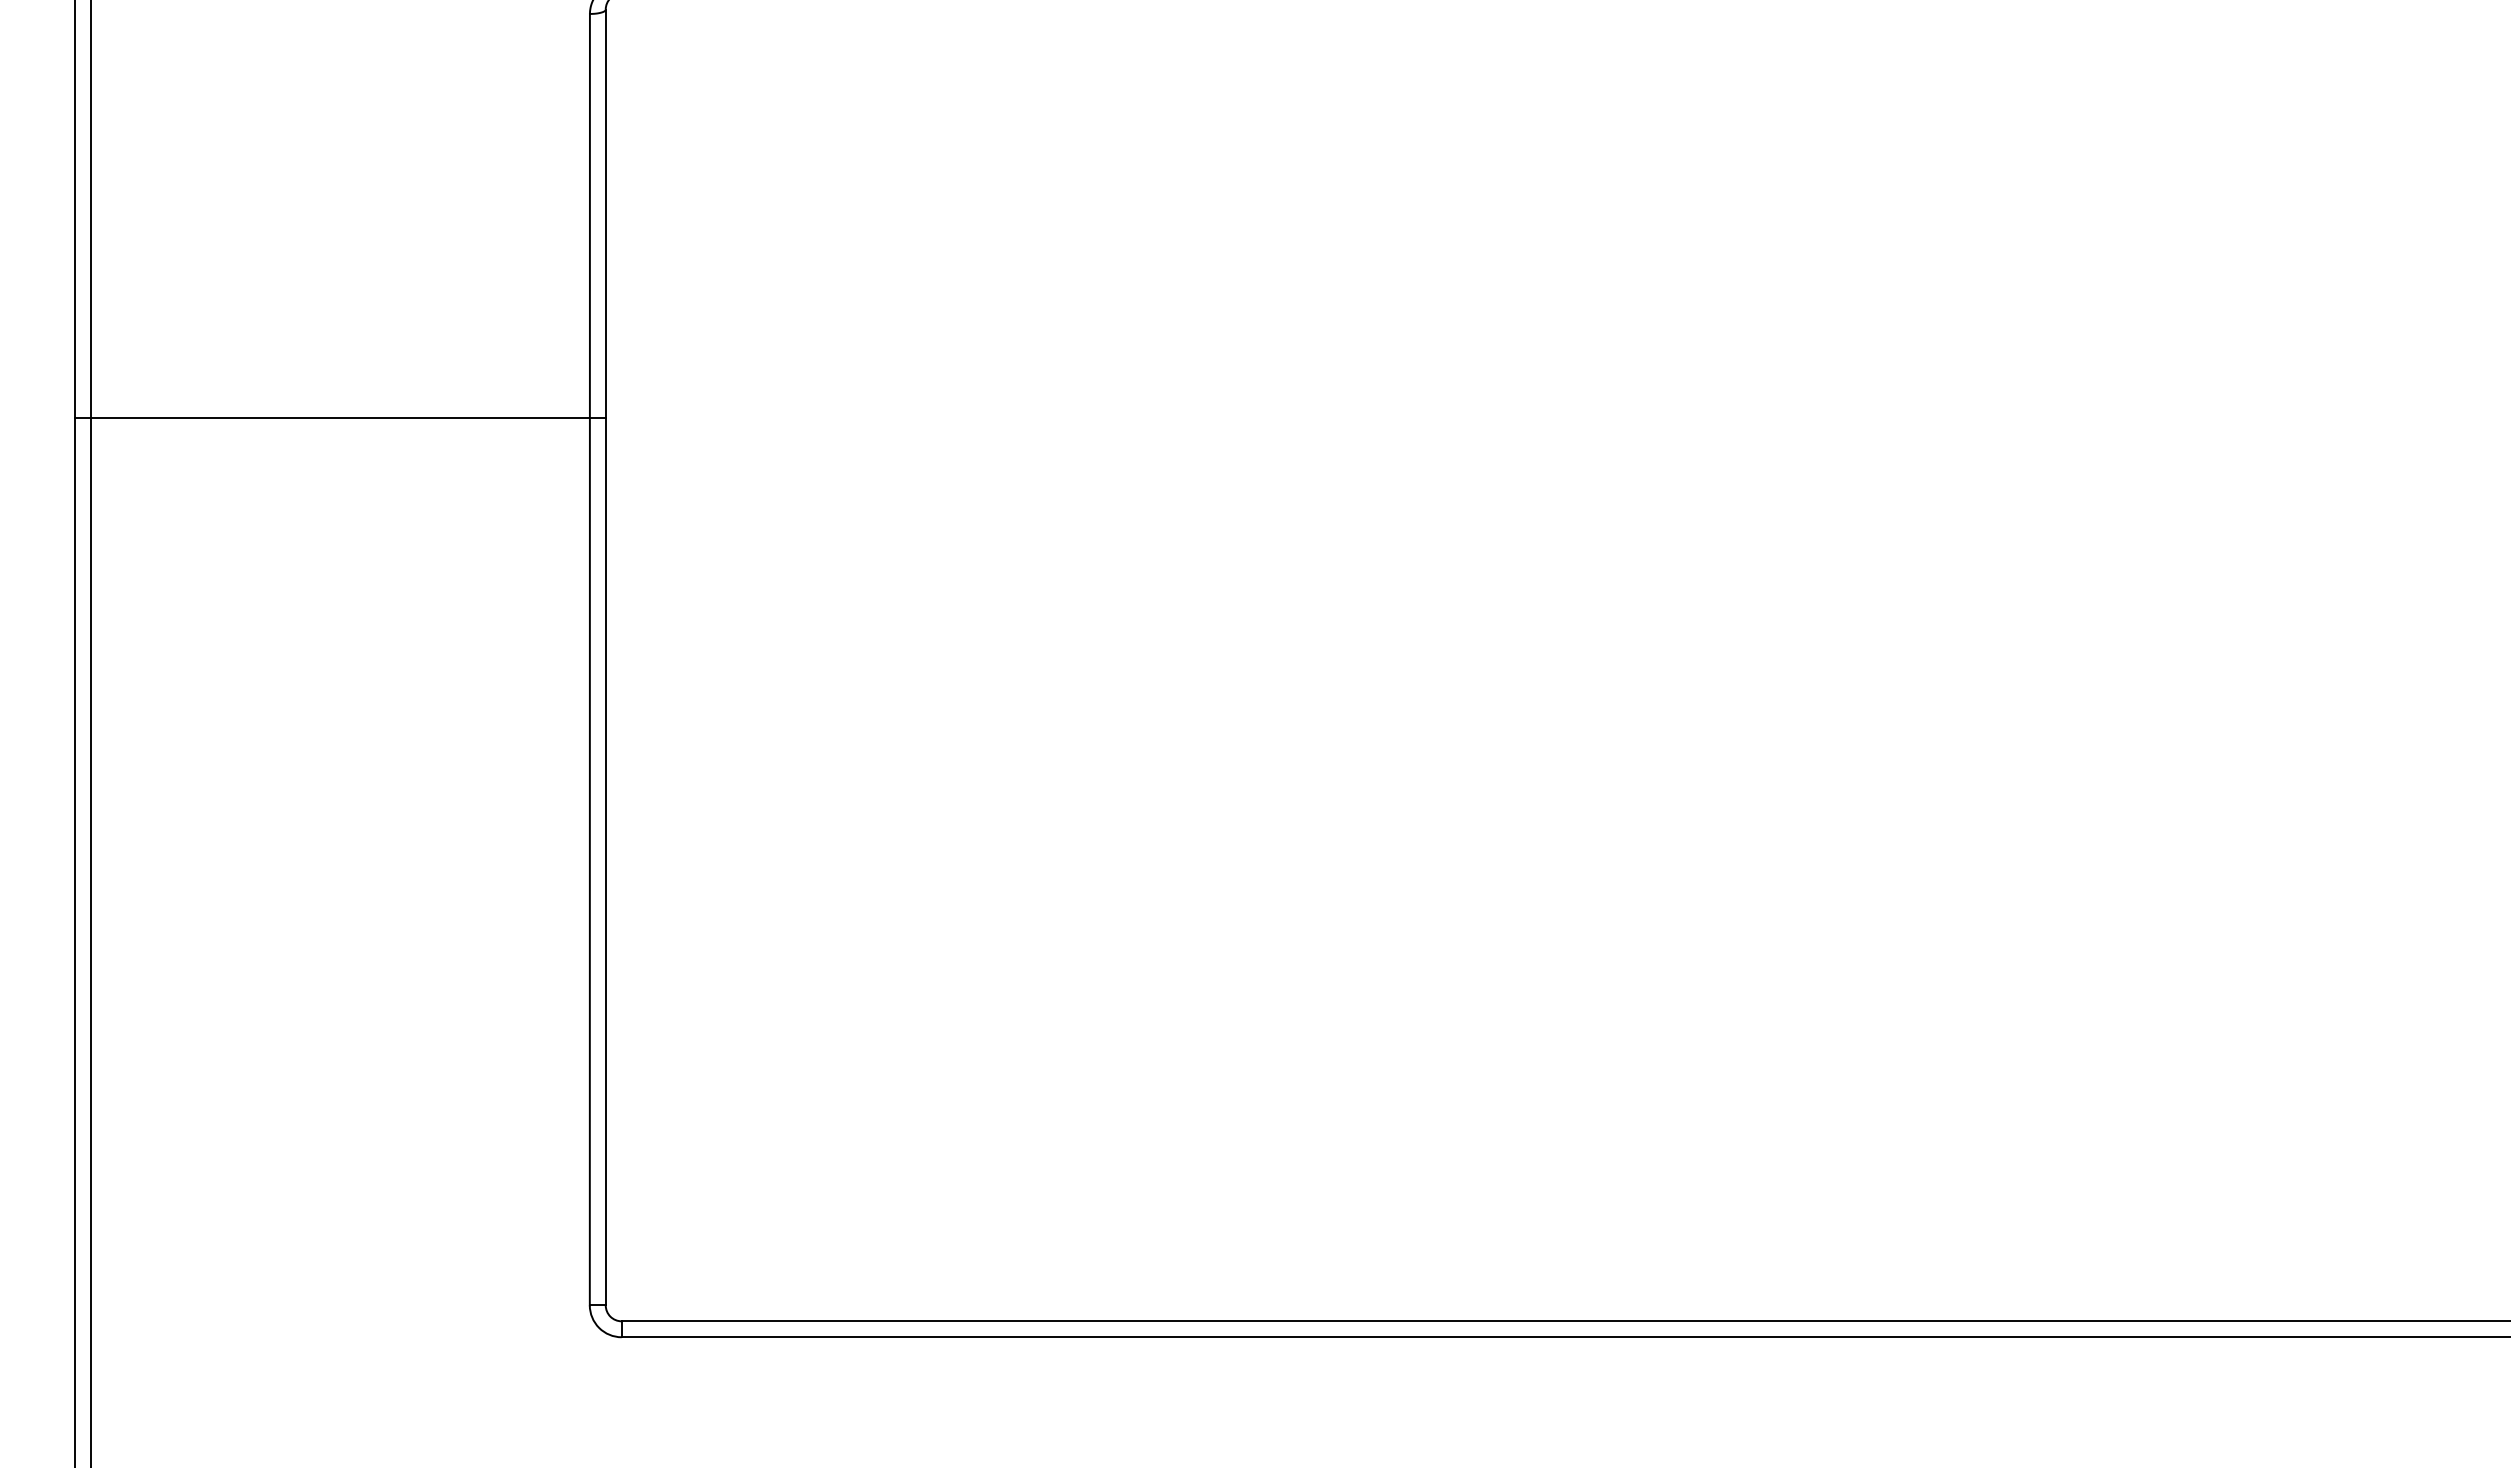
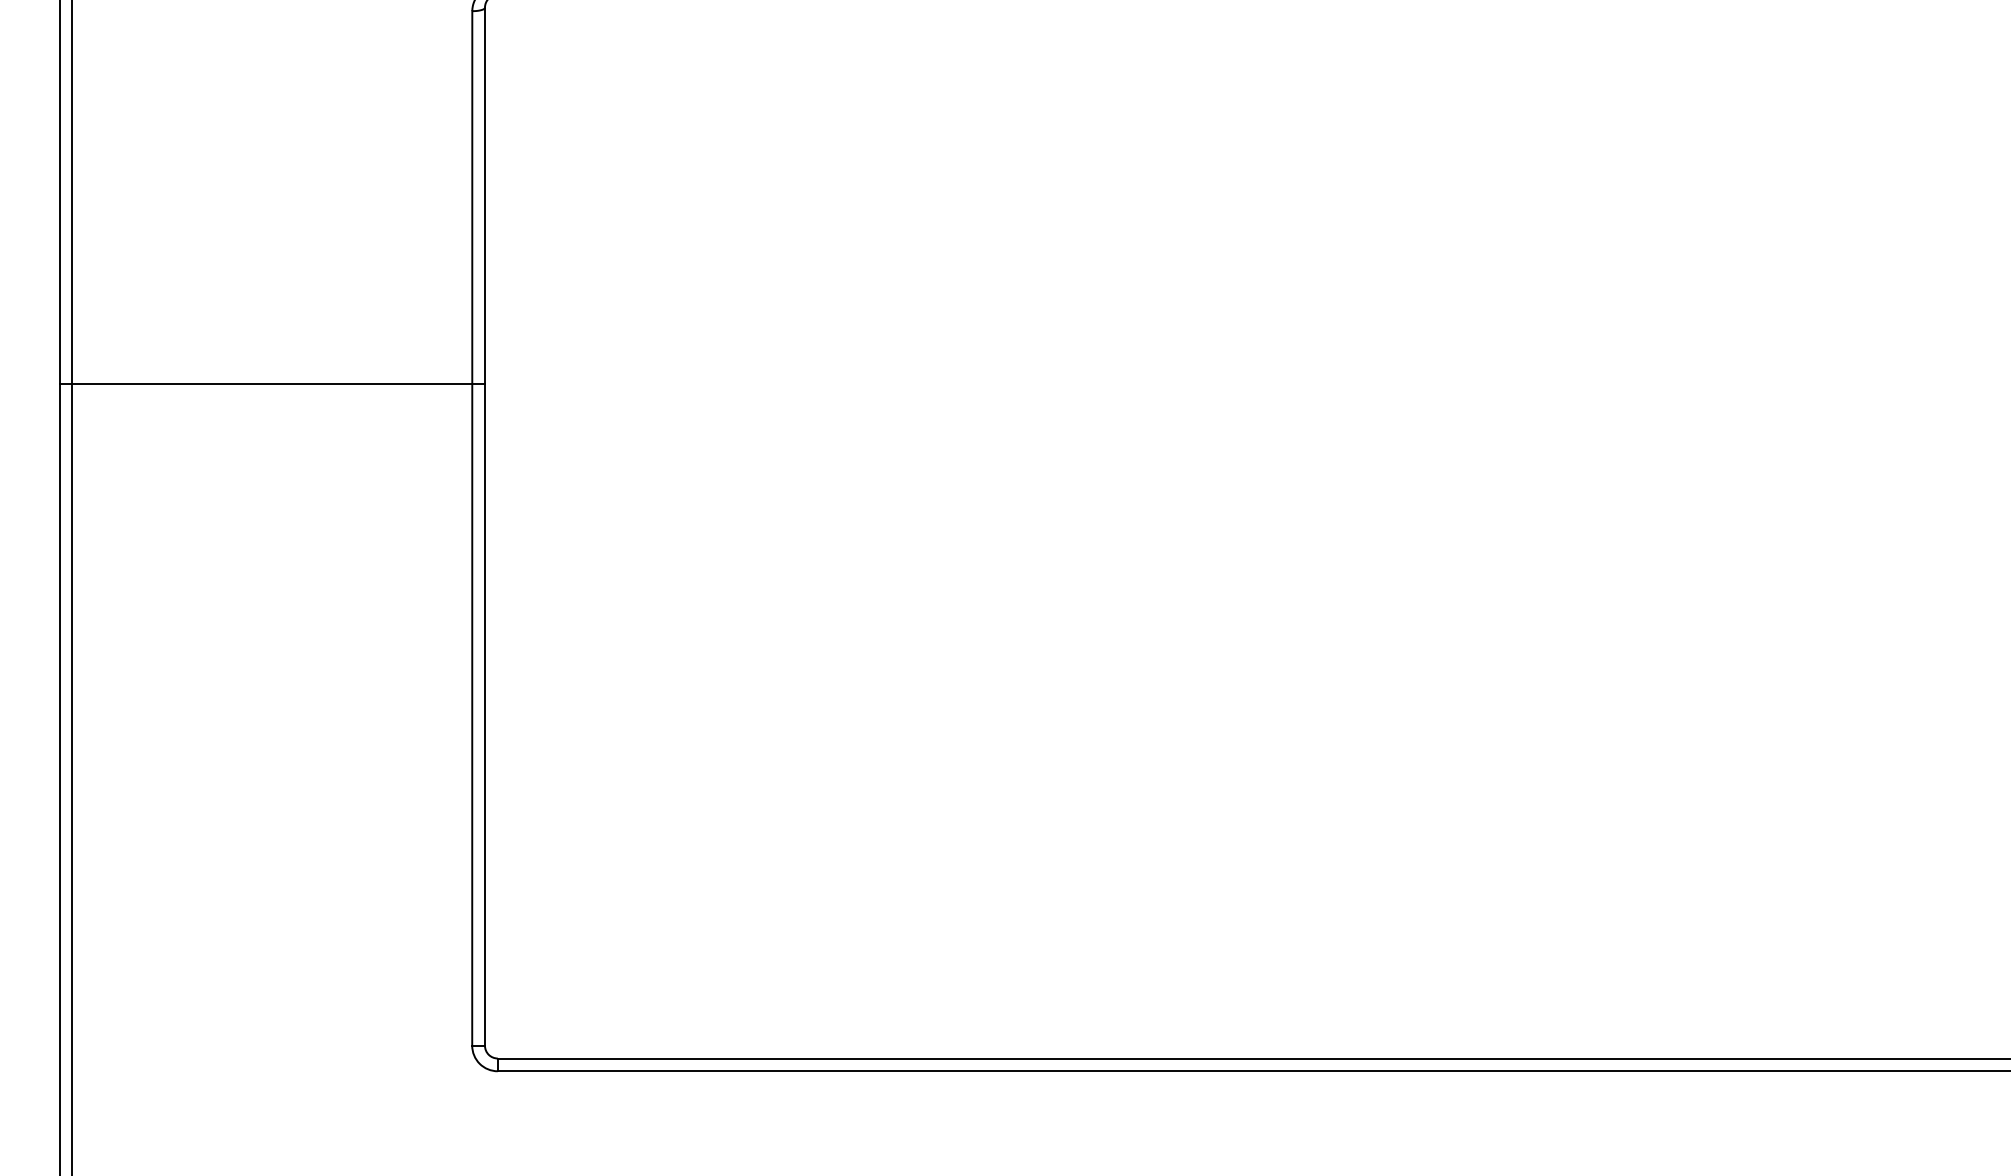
line: (339, 418) -> (271, 384), moved

